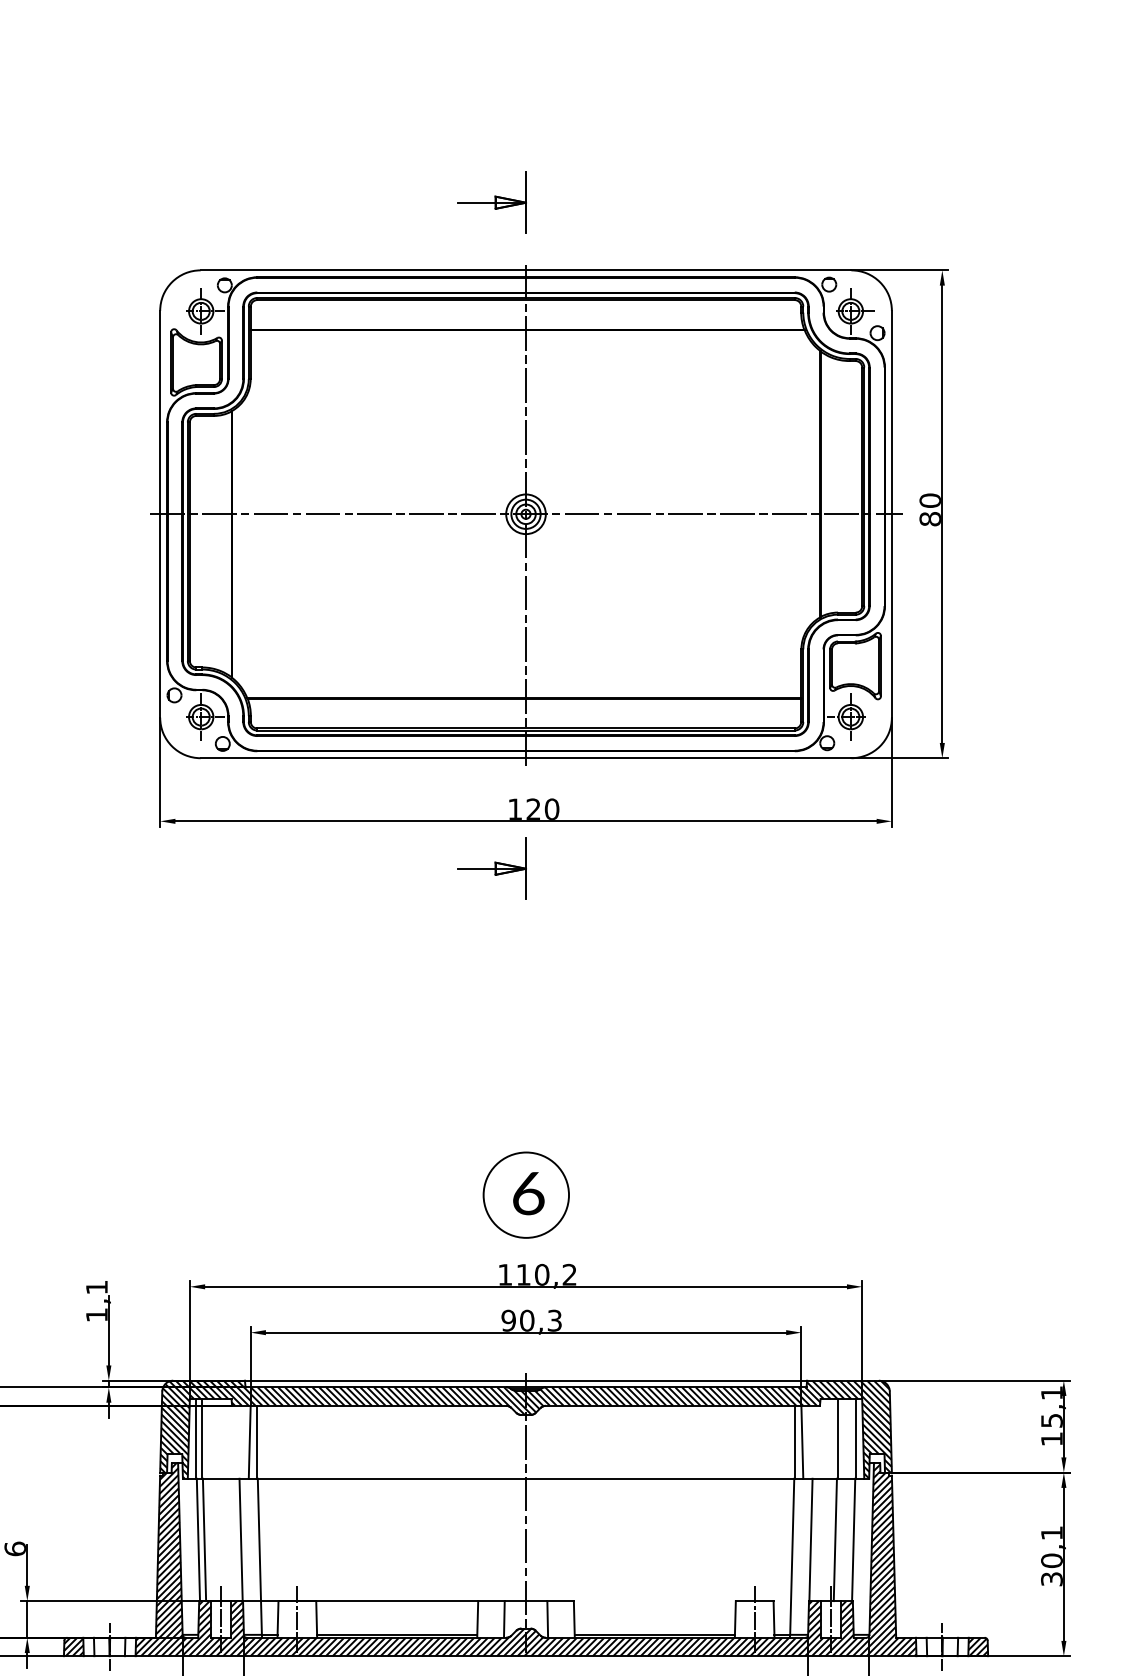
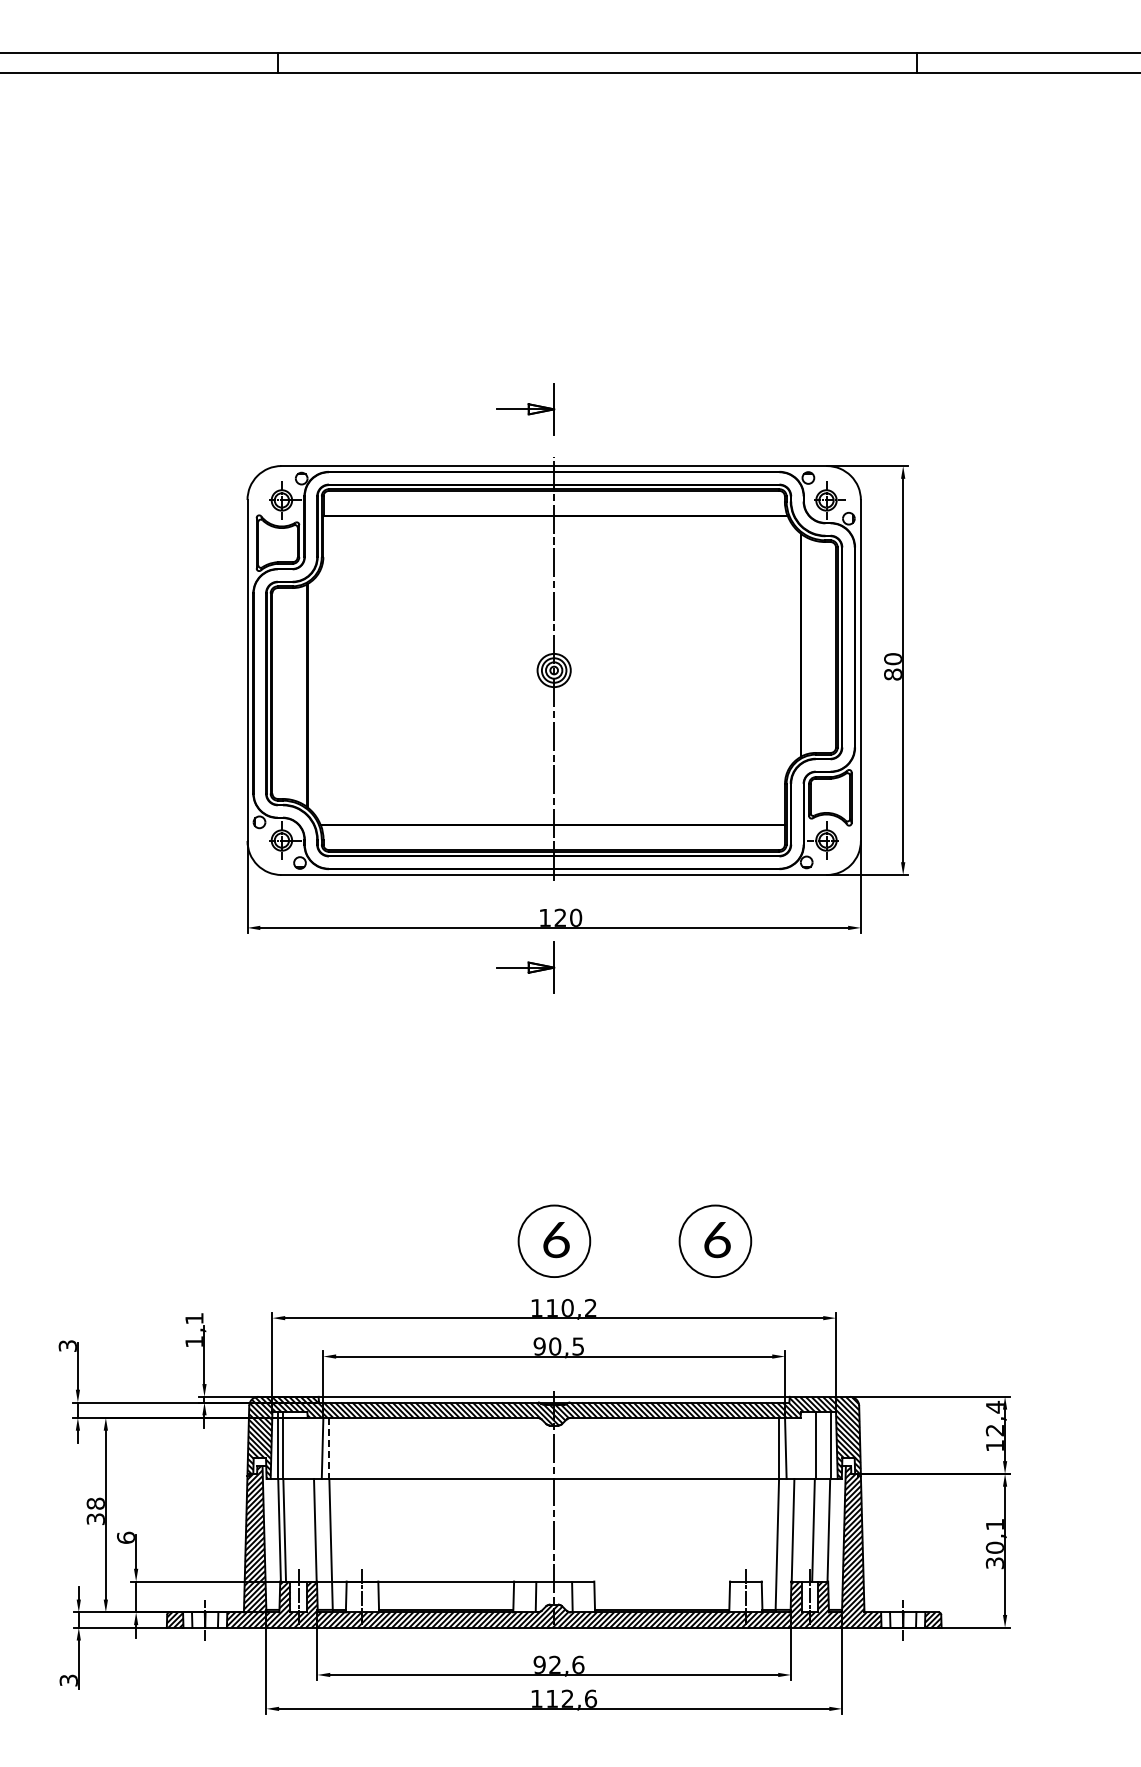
line: (526, 514) -> (554, 670), removed
part: (718, 1194) -> (715, 1240), added
text: (555, 1320) -> (578, 1346), 90,3 -> 90,5
text: (1051, 1406) -> (994, 1418), 15,1 -> 12,4
line: (256, 1442) -> (328, 1448), solid -> dashed

